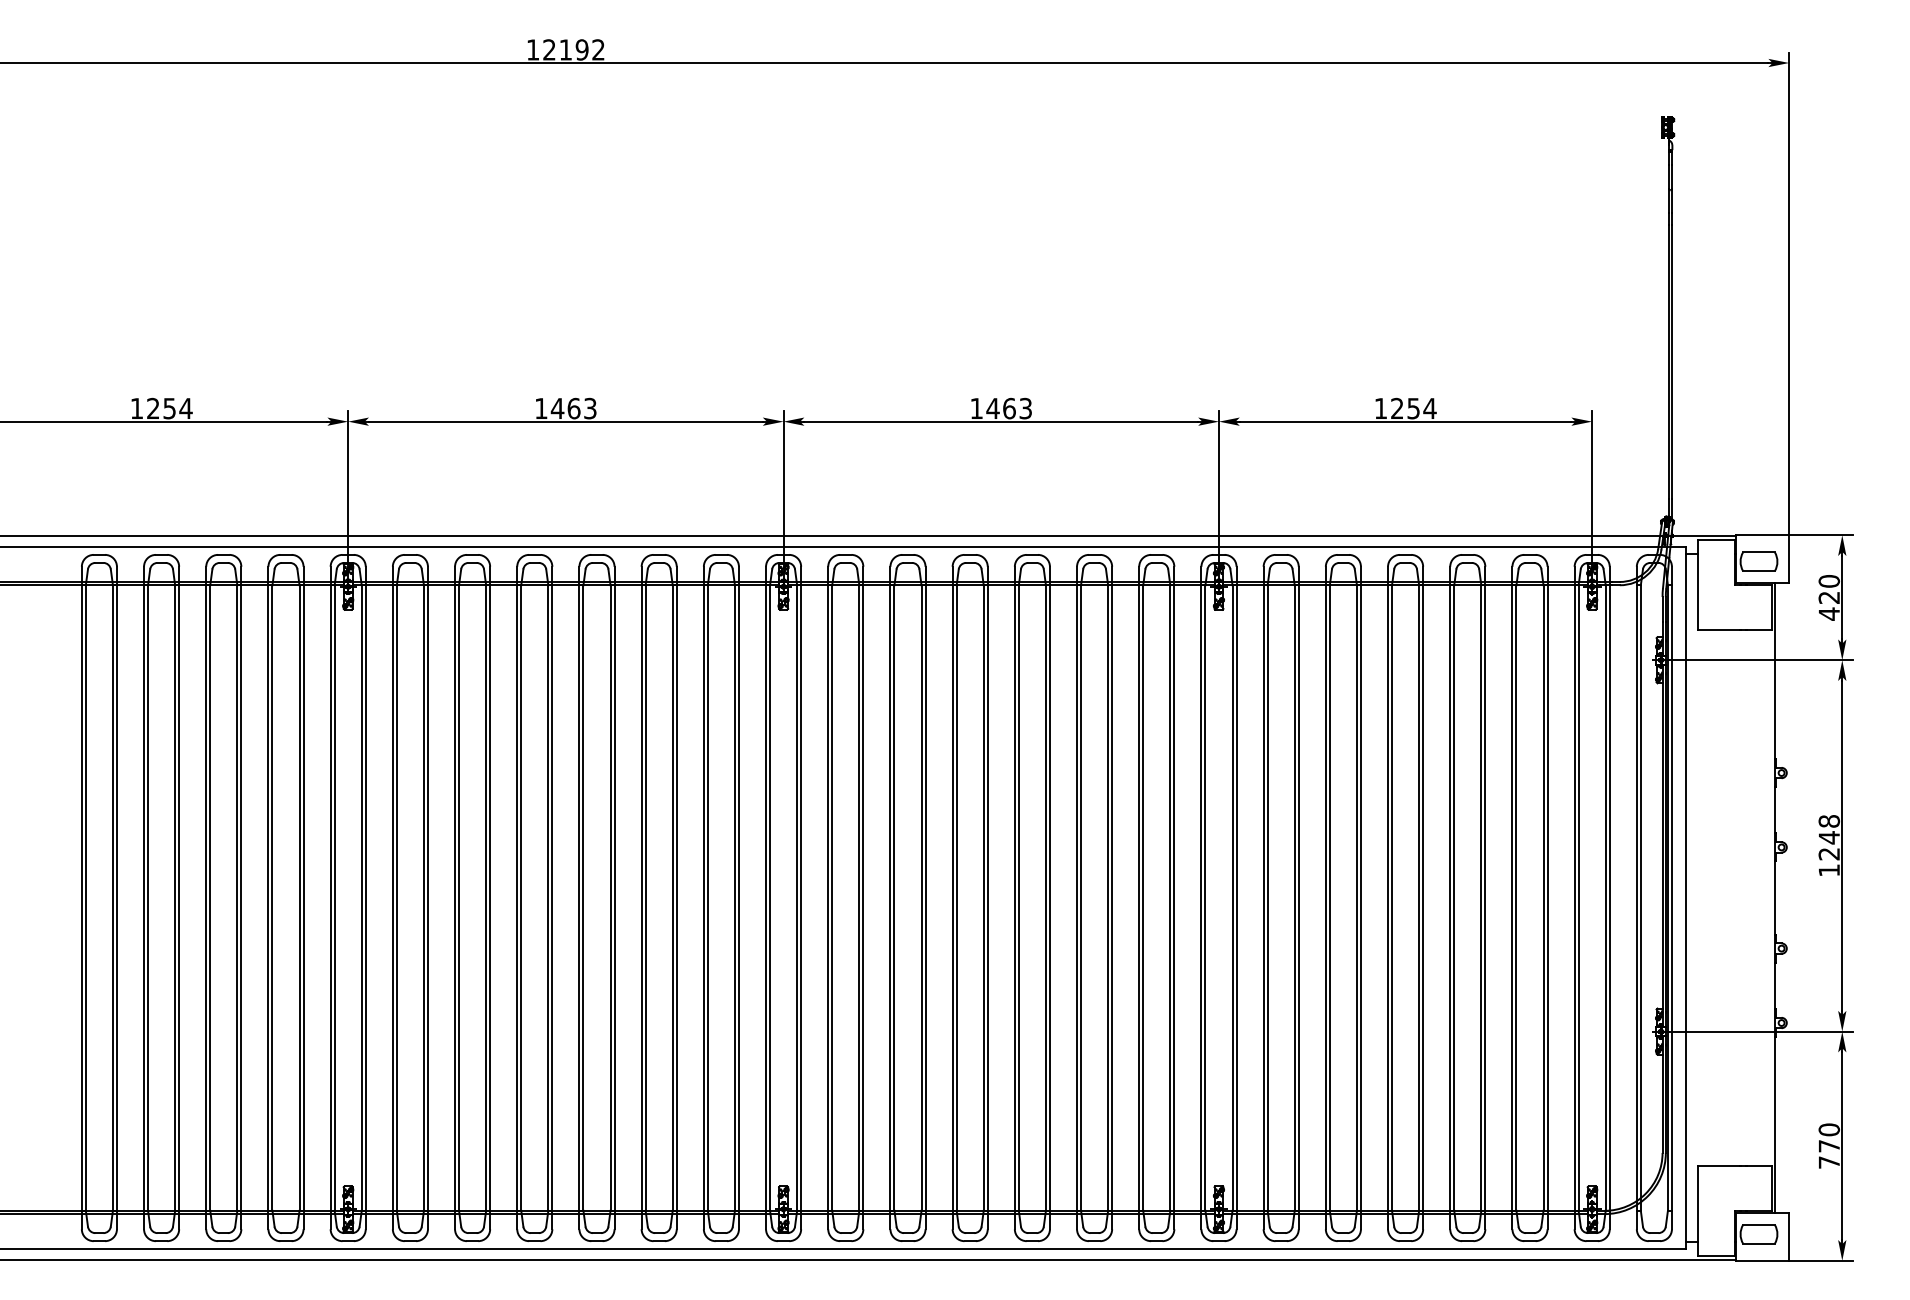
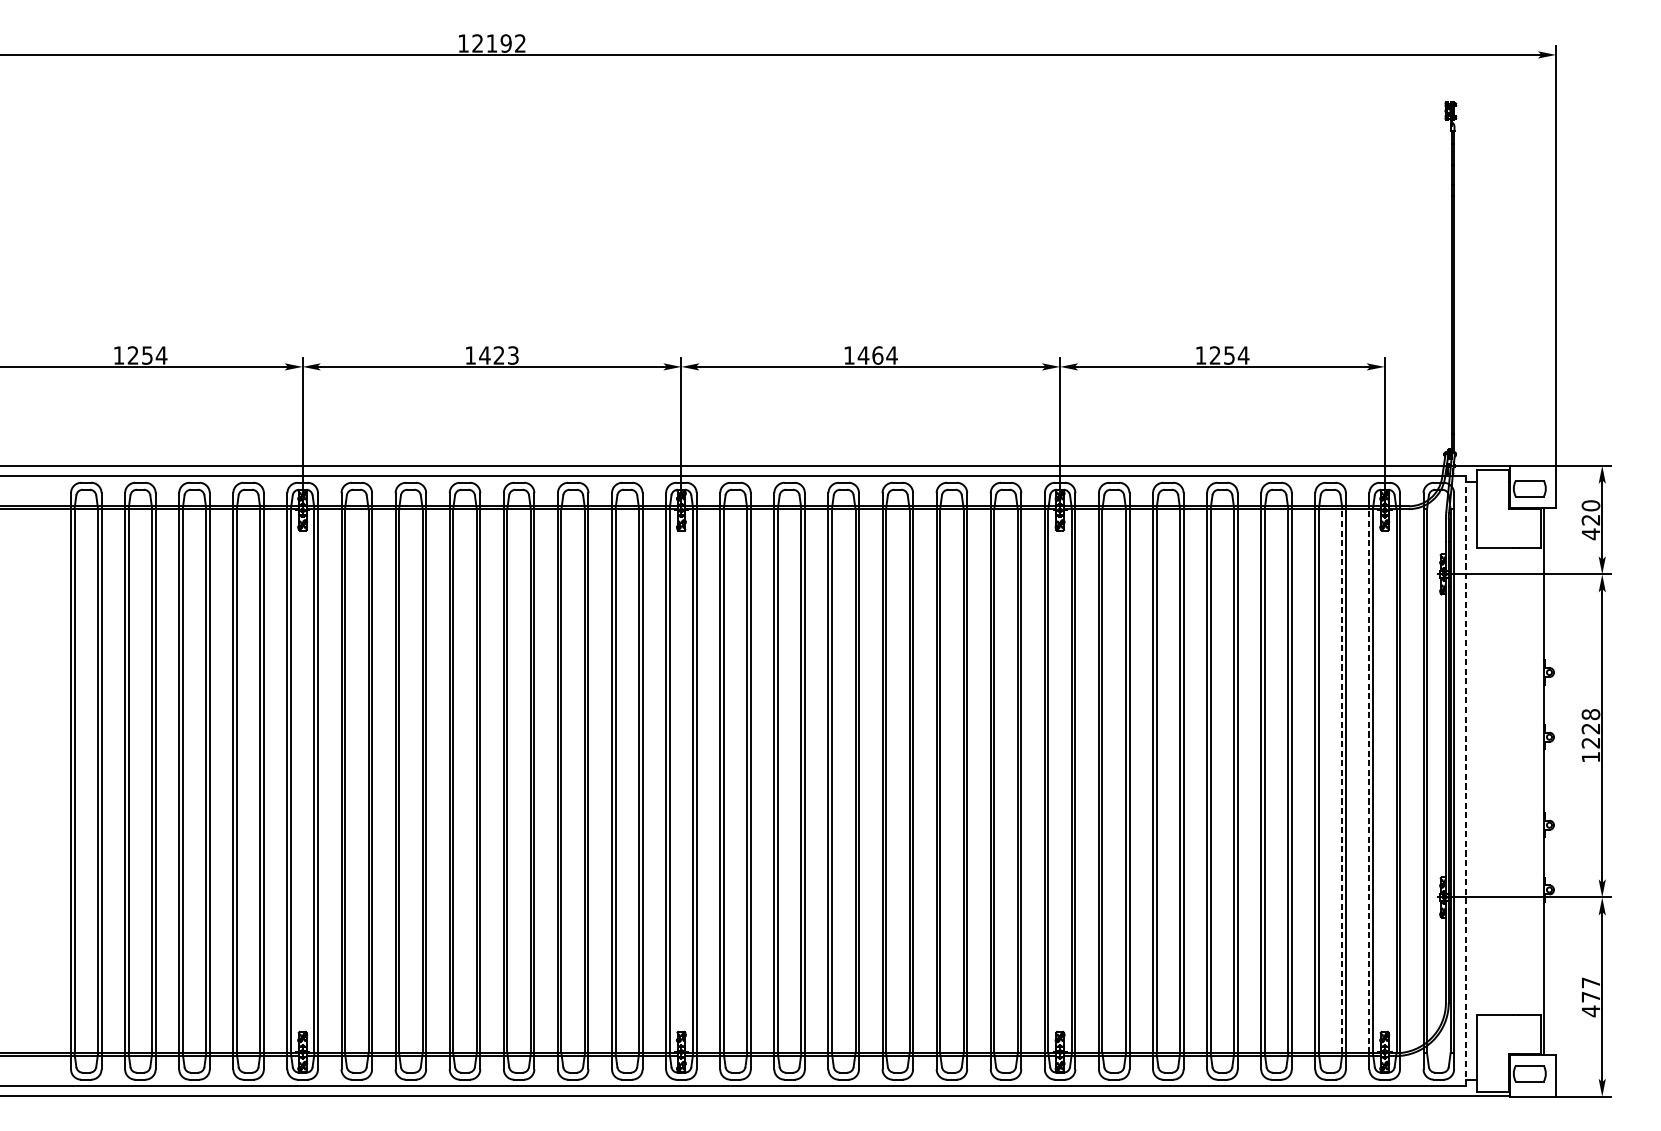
text: (573, 408) -> (498, 355), 1463 -> 1423
text: (1025, 408) -> (891, 355), 1463 -> 1464
text: (1828, 837) -> (1590, 728), 1248 -> 1228
line: (1543, 898) -> (1342, 781), solid -> dashed
line: (1574, 898) -> (1369, 781), solid -> dashed
line: (1685, 898) -> (1465, 781), solid -> dashed
text: (1828, 1146) -> (1590, 997), 770 -> 477

